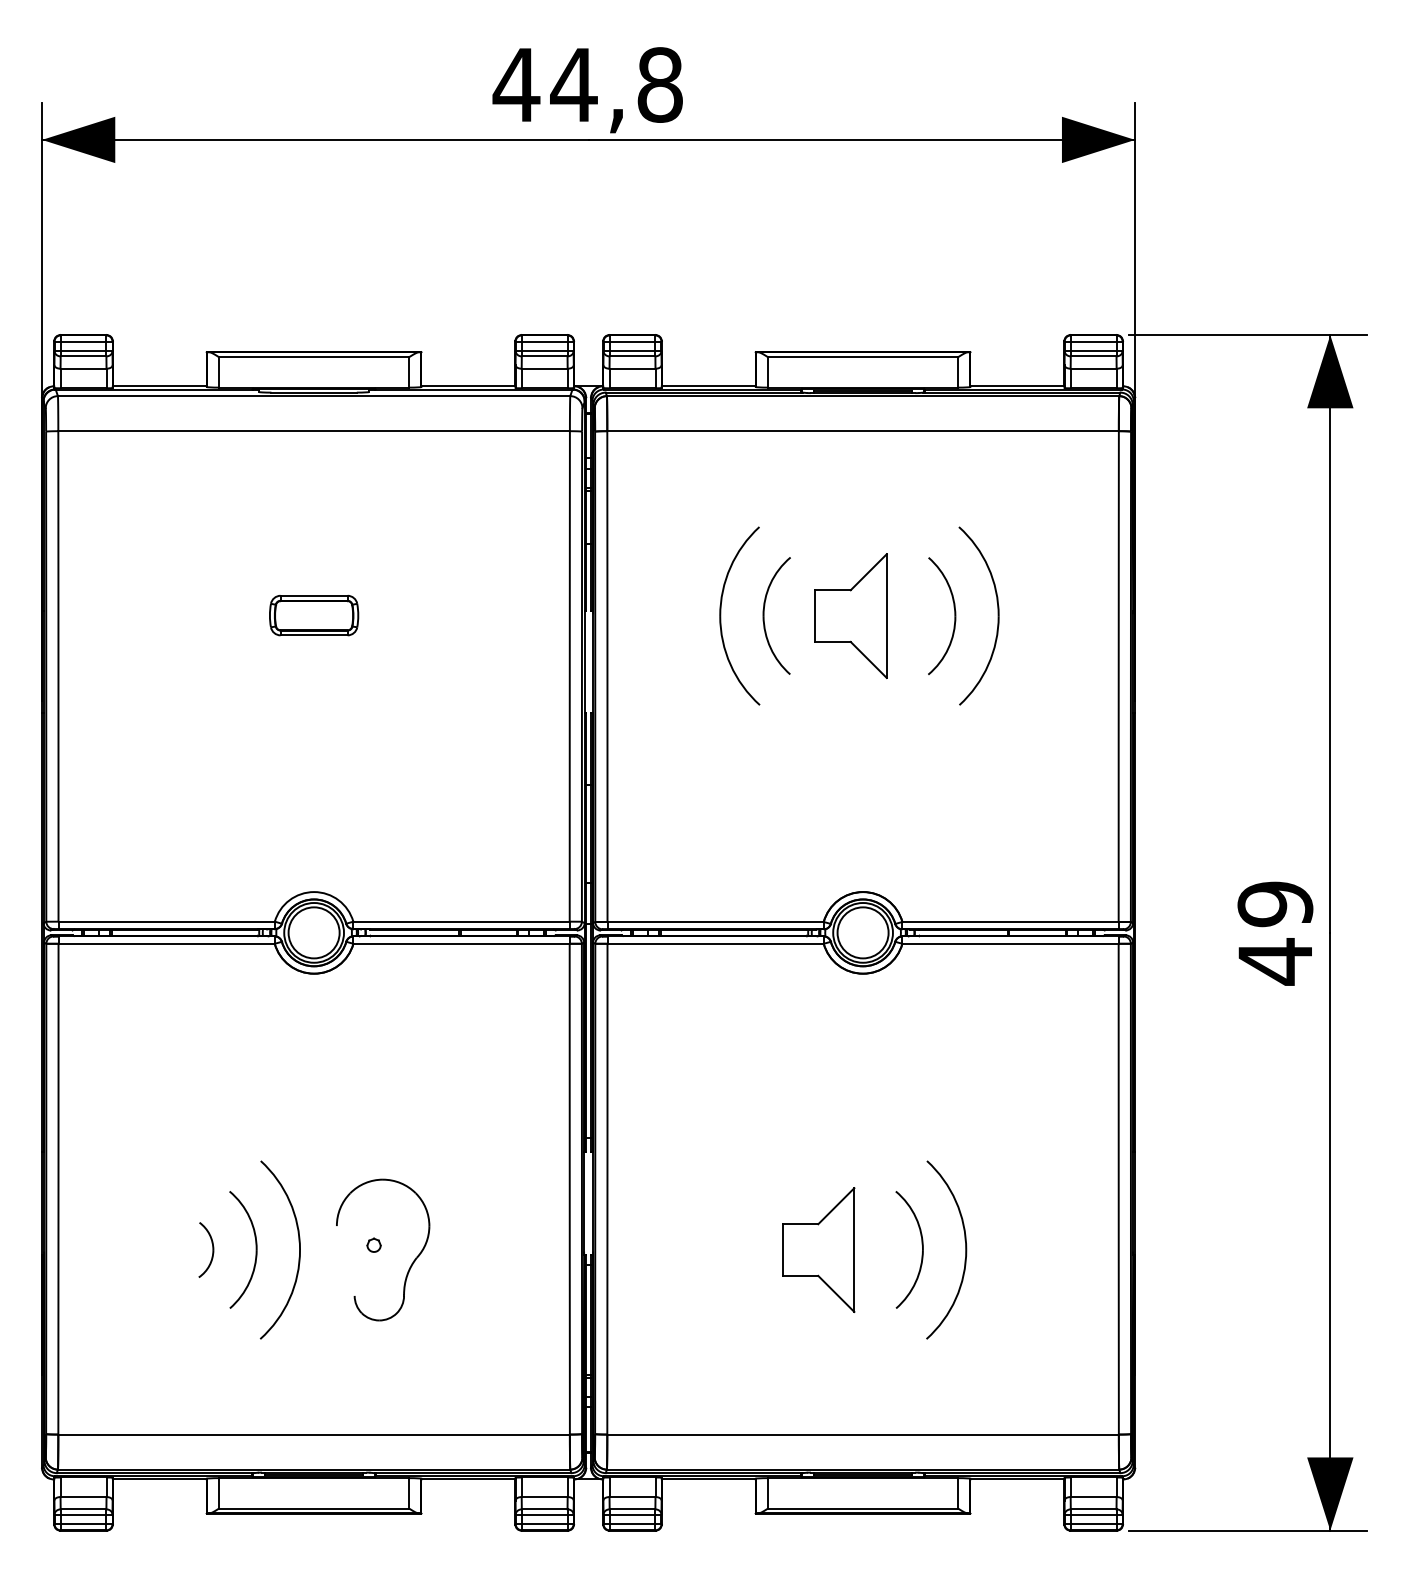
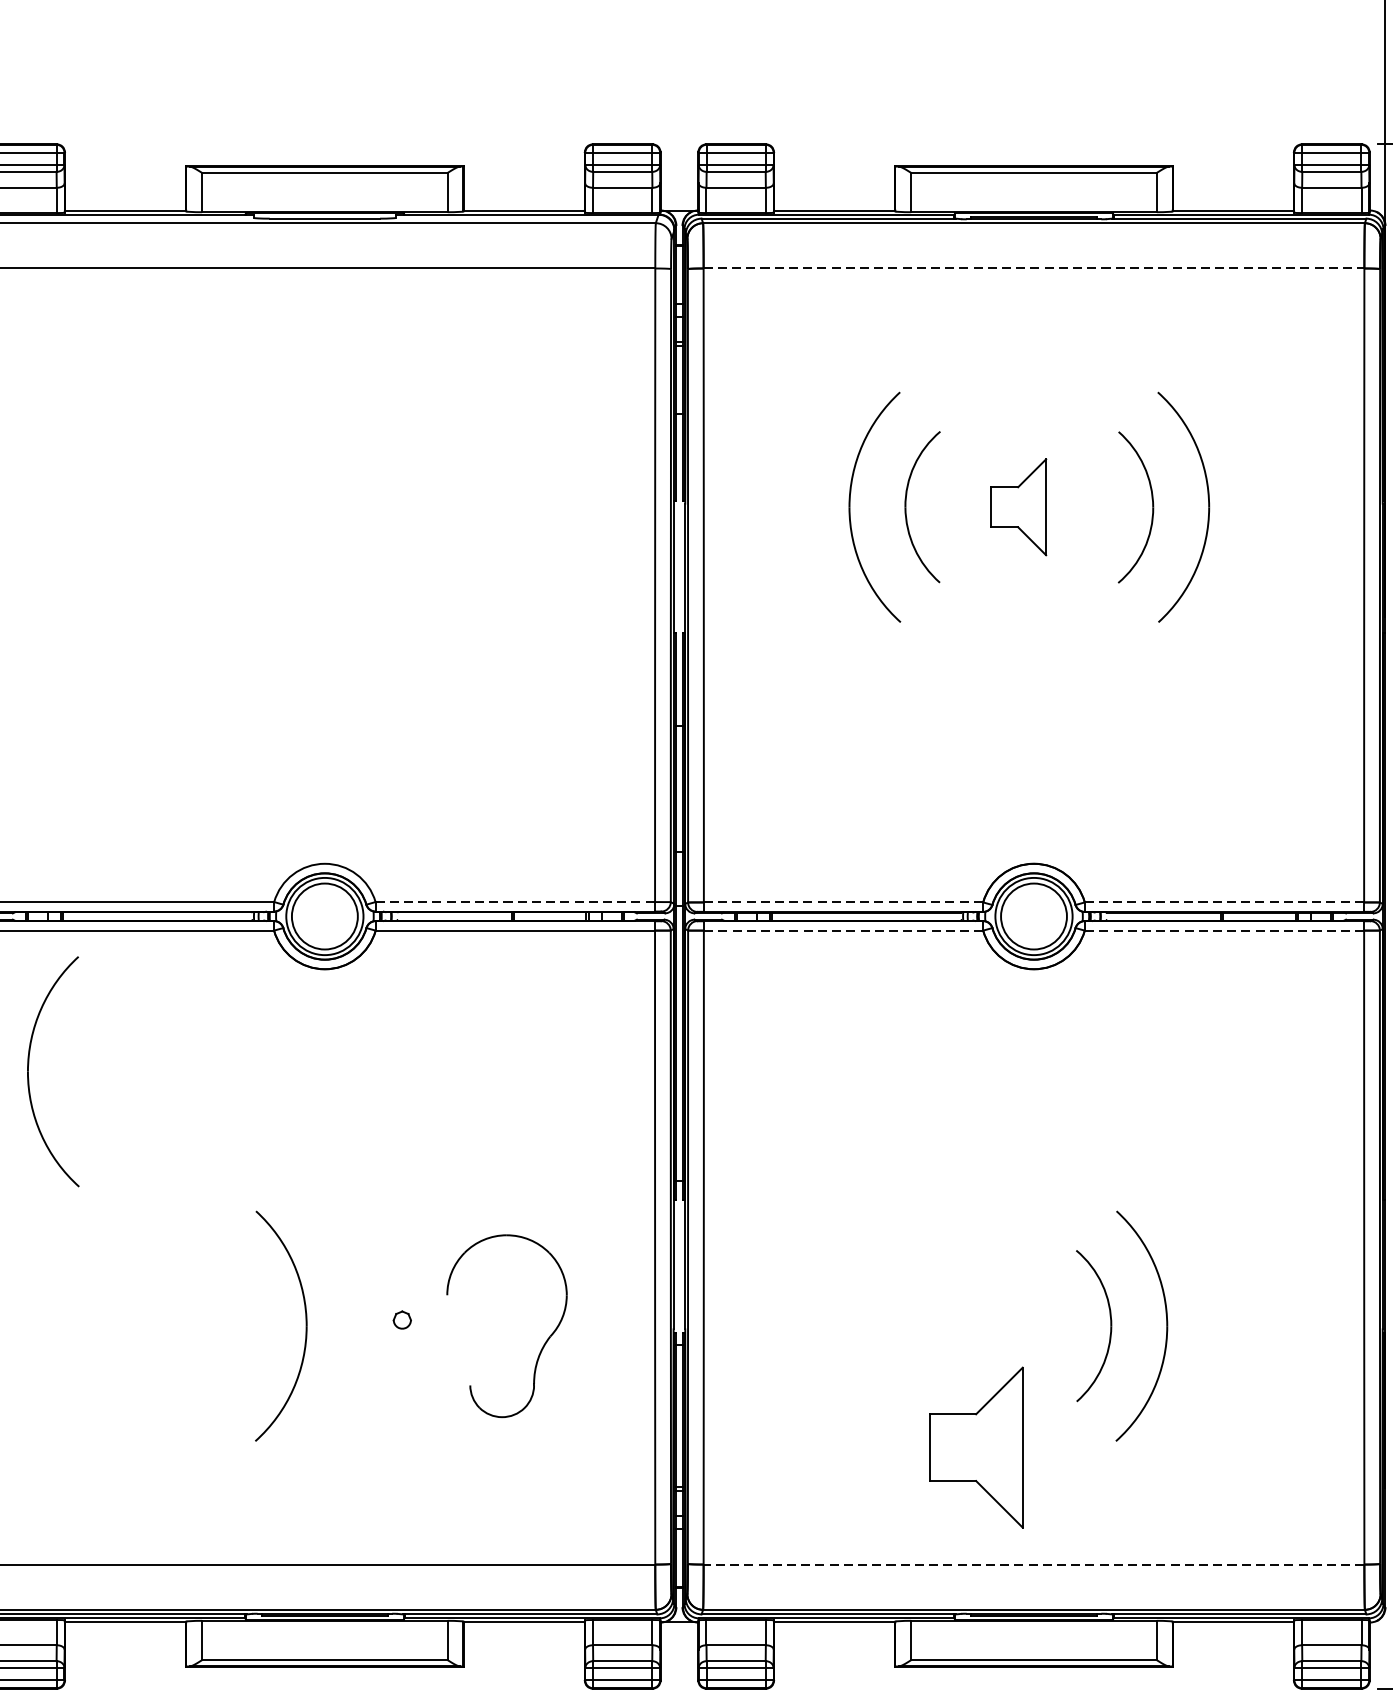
line: (863, 431) -> (1034, 268), solid -> dashed
part: (314, 615) -> (325, 506), removed
part: (850, 615) -> (1017, 506), size x0.6
line: (462, 921) -> (516, 901), solid -> dashed
line: (716, 921) -> (844, 901), solid -> dashed
line: (1011, 921) -> (1225, 901), solid -> dashed
line: (715, 943) -> (843, 930), solid -> dashed
line: (1010, 943) -> (1224, 930), solid -> dashed
part: (85, 1052) -> (29, 1071), added
part: (206, 1249) -> (185, 1325), removed
part: (255, 1249) -> (249, 1325), removed
part: (818, 1249) -> (976, 1446), moved
part: (411, 1263) -> (543, 1343), moved
line: (863, 1434) -> (1034, 1564), solid -> dashed

